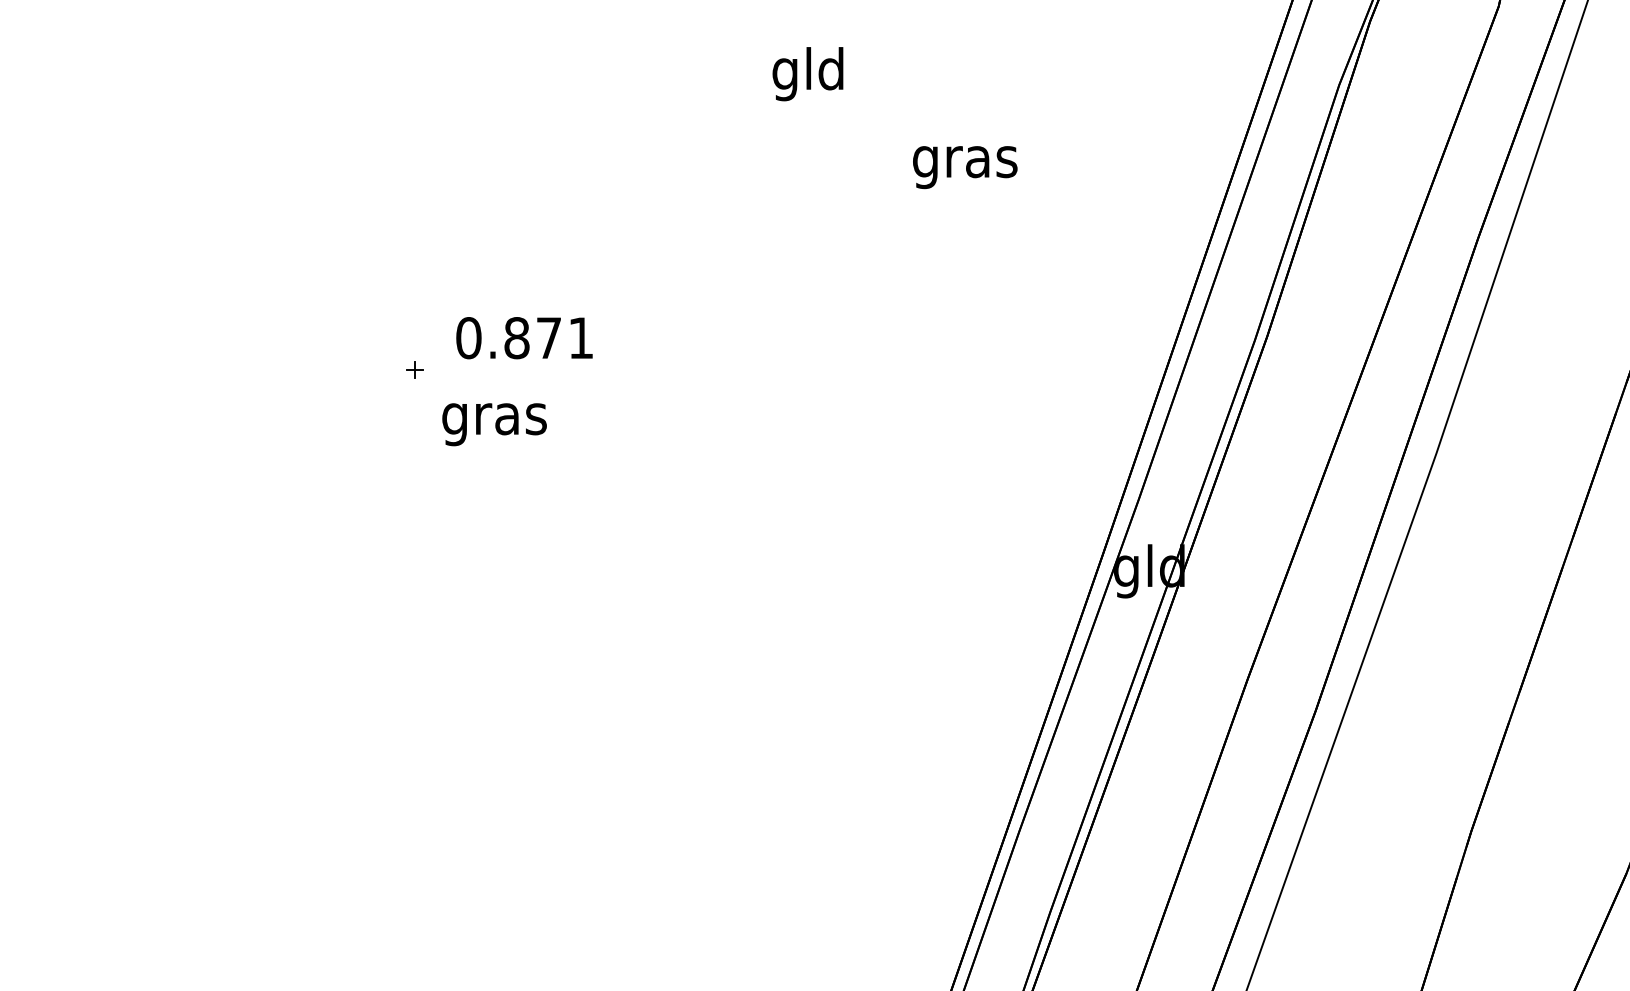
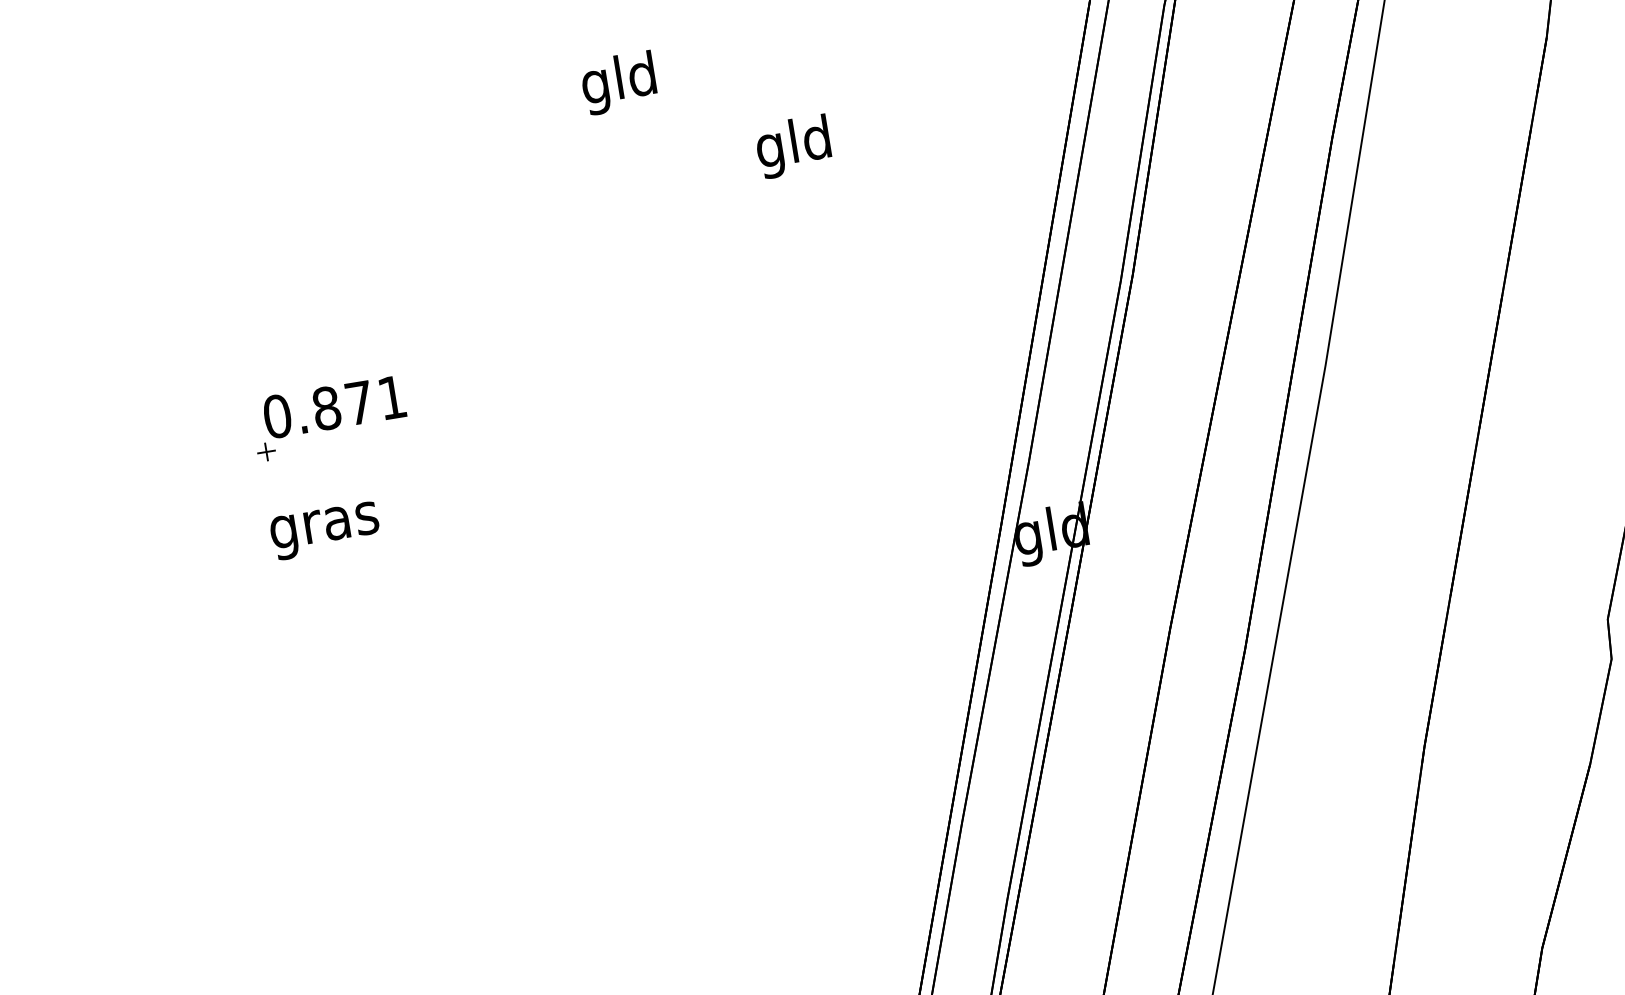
text: (965, 161) -> (794, 146), gras -> gld
text: (524, 338) -> (334, 407), moved
text: (494, 424) -> (325, 530), moved

